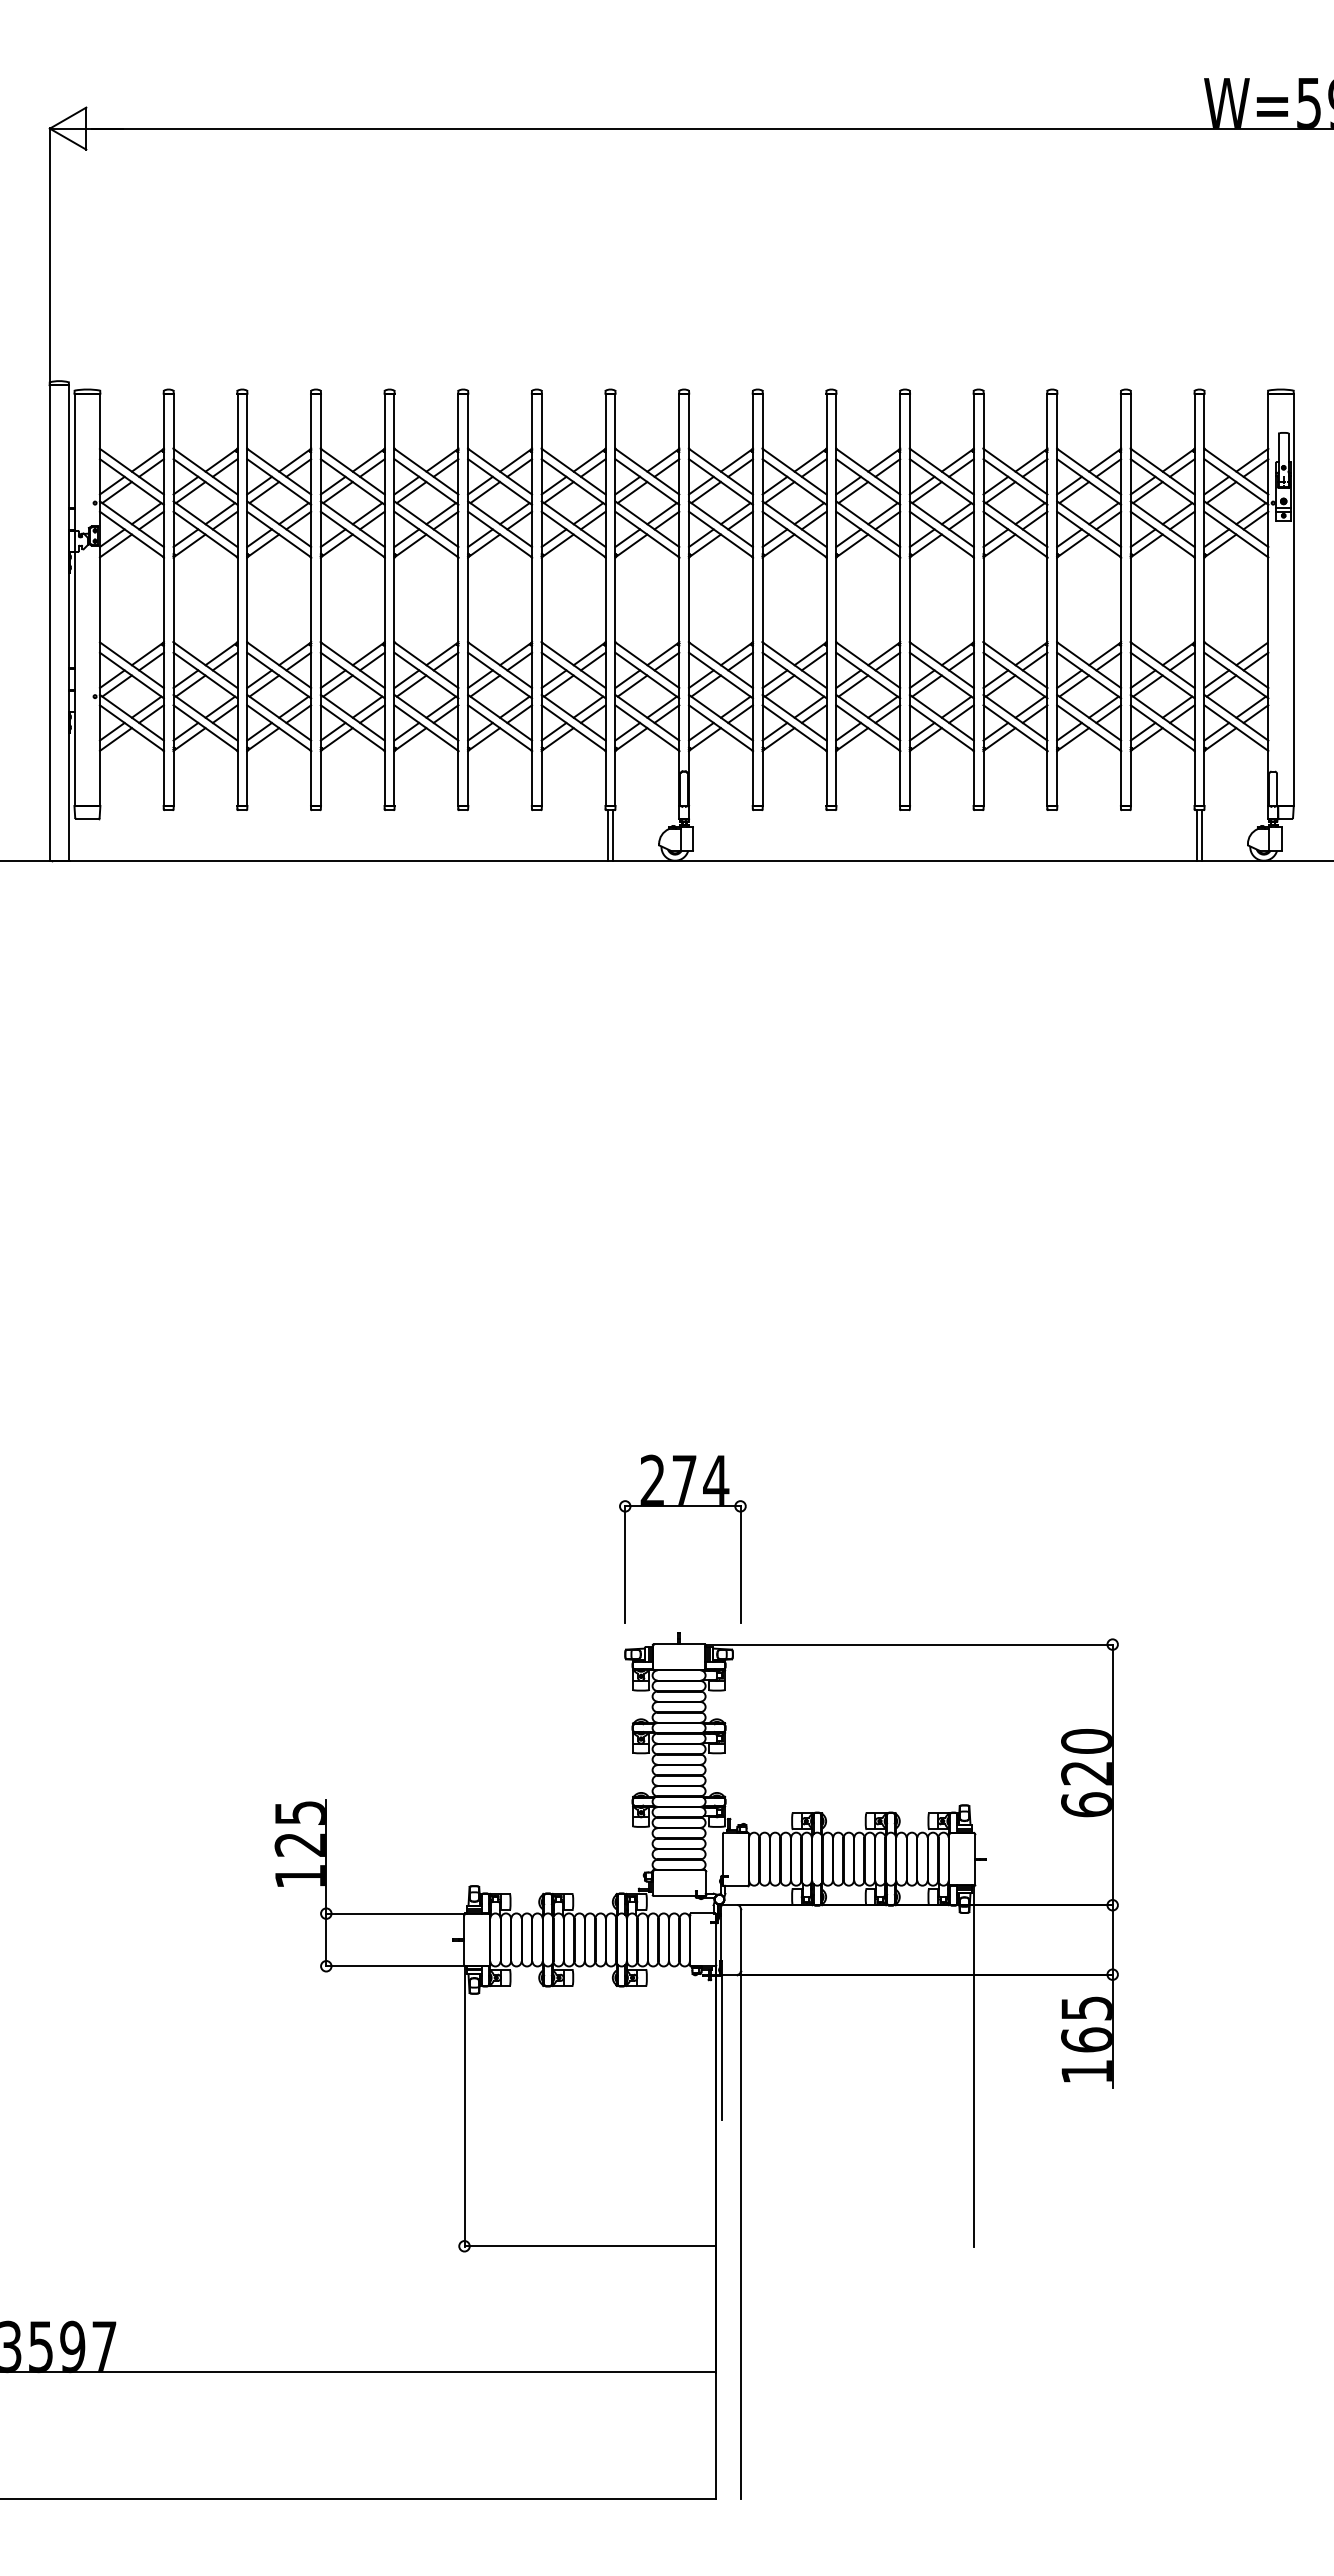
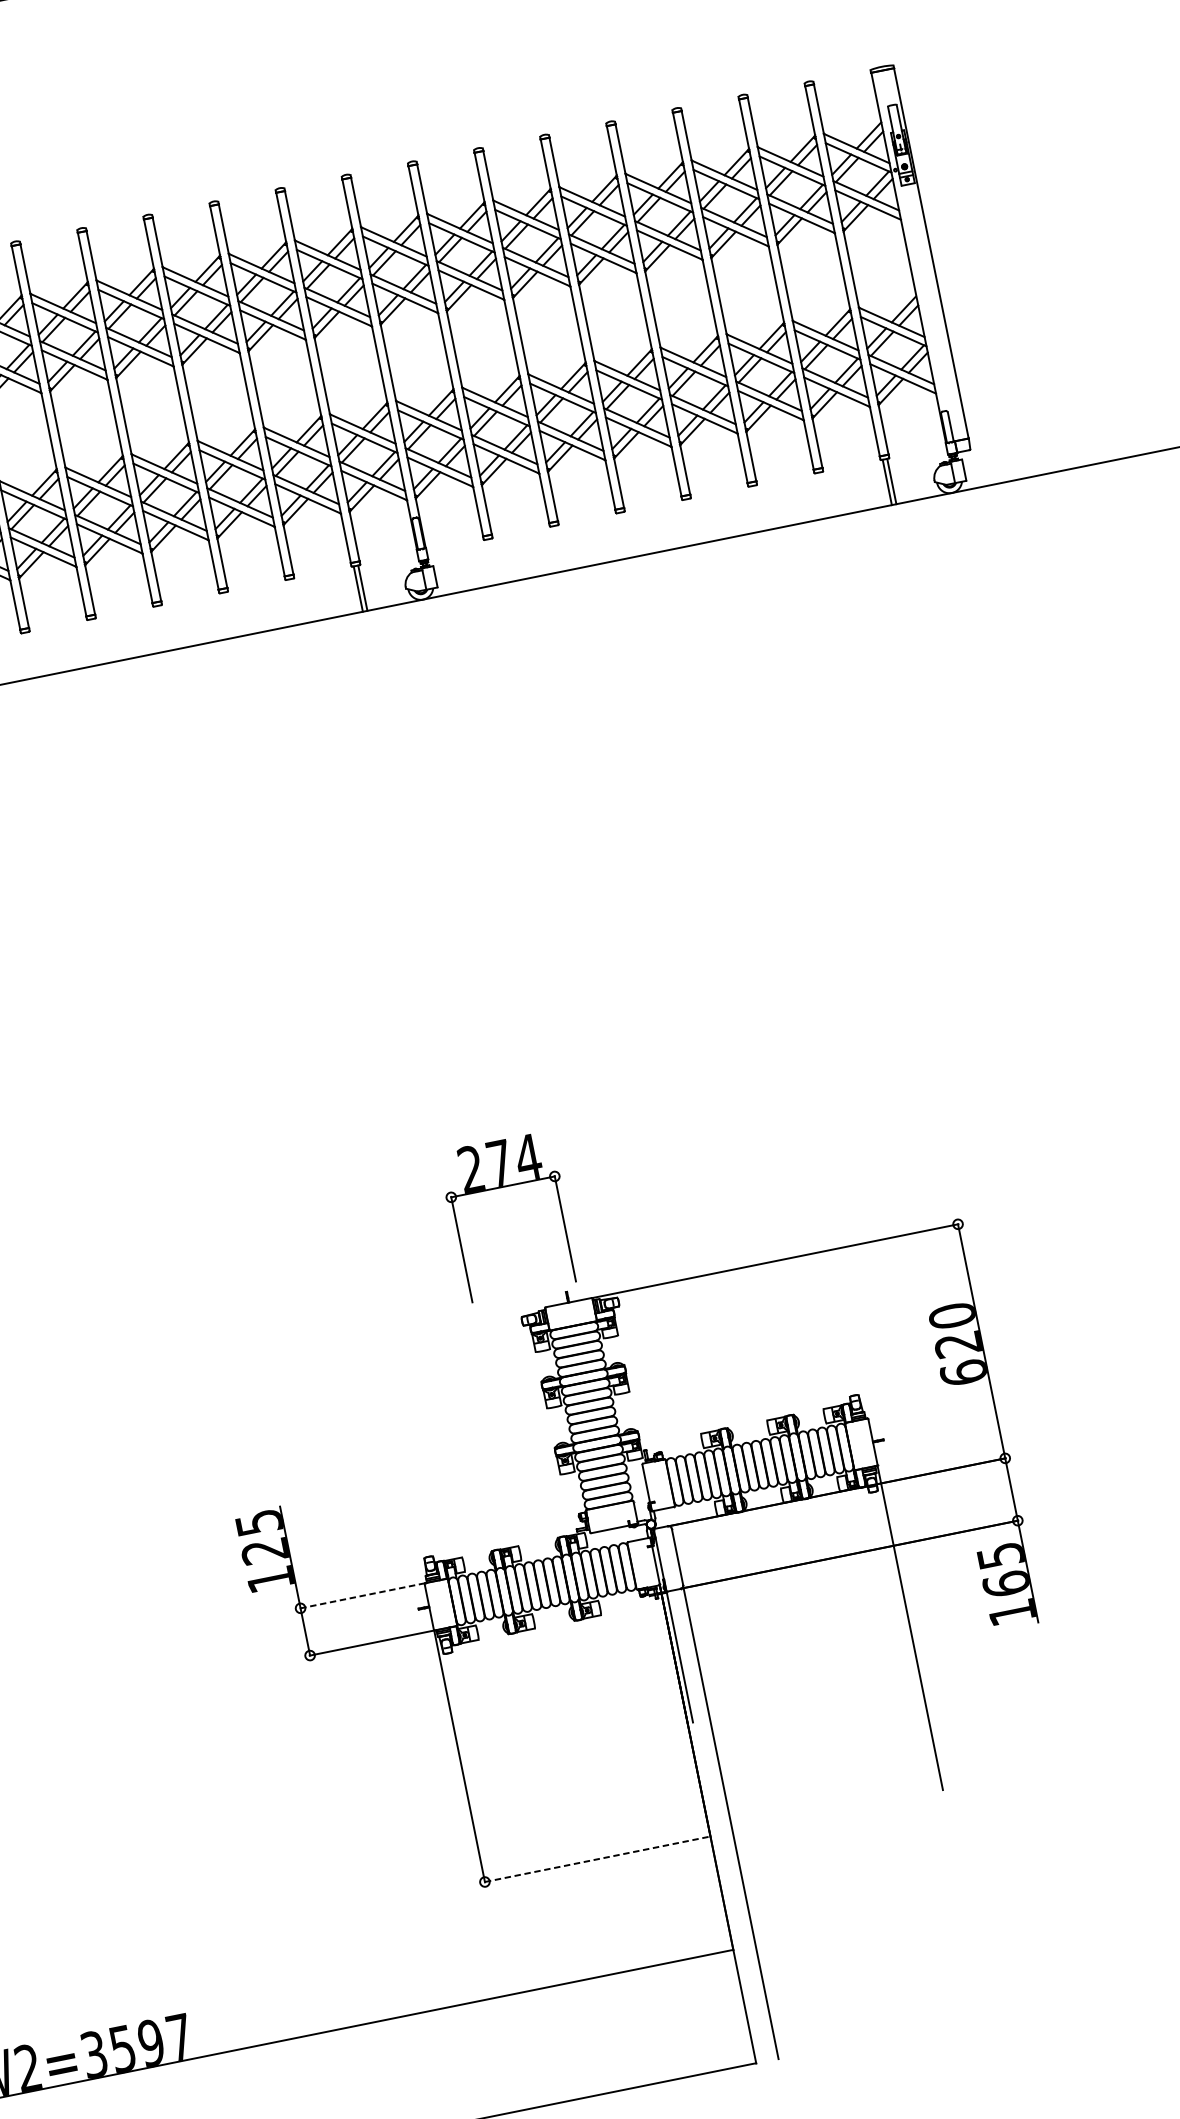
part: (682, 1506) -> (502, 1187), moved
line: (395, 1913) -> (362, 1595), solid -> dashed
line: (590, 2246) -> (598, 1859), solid -> dashed

